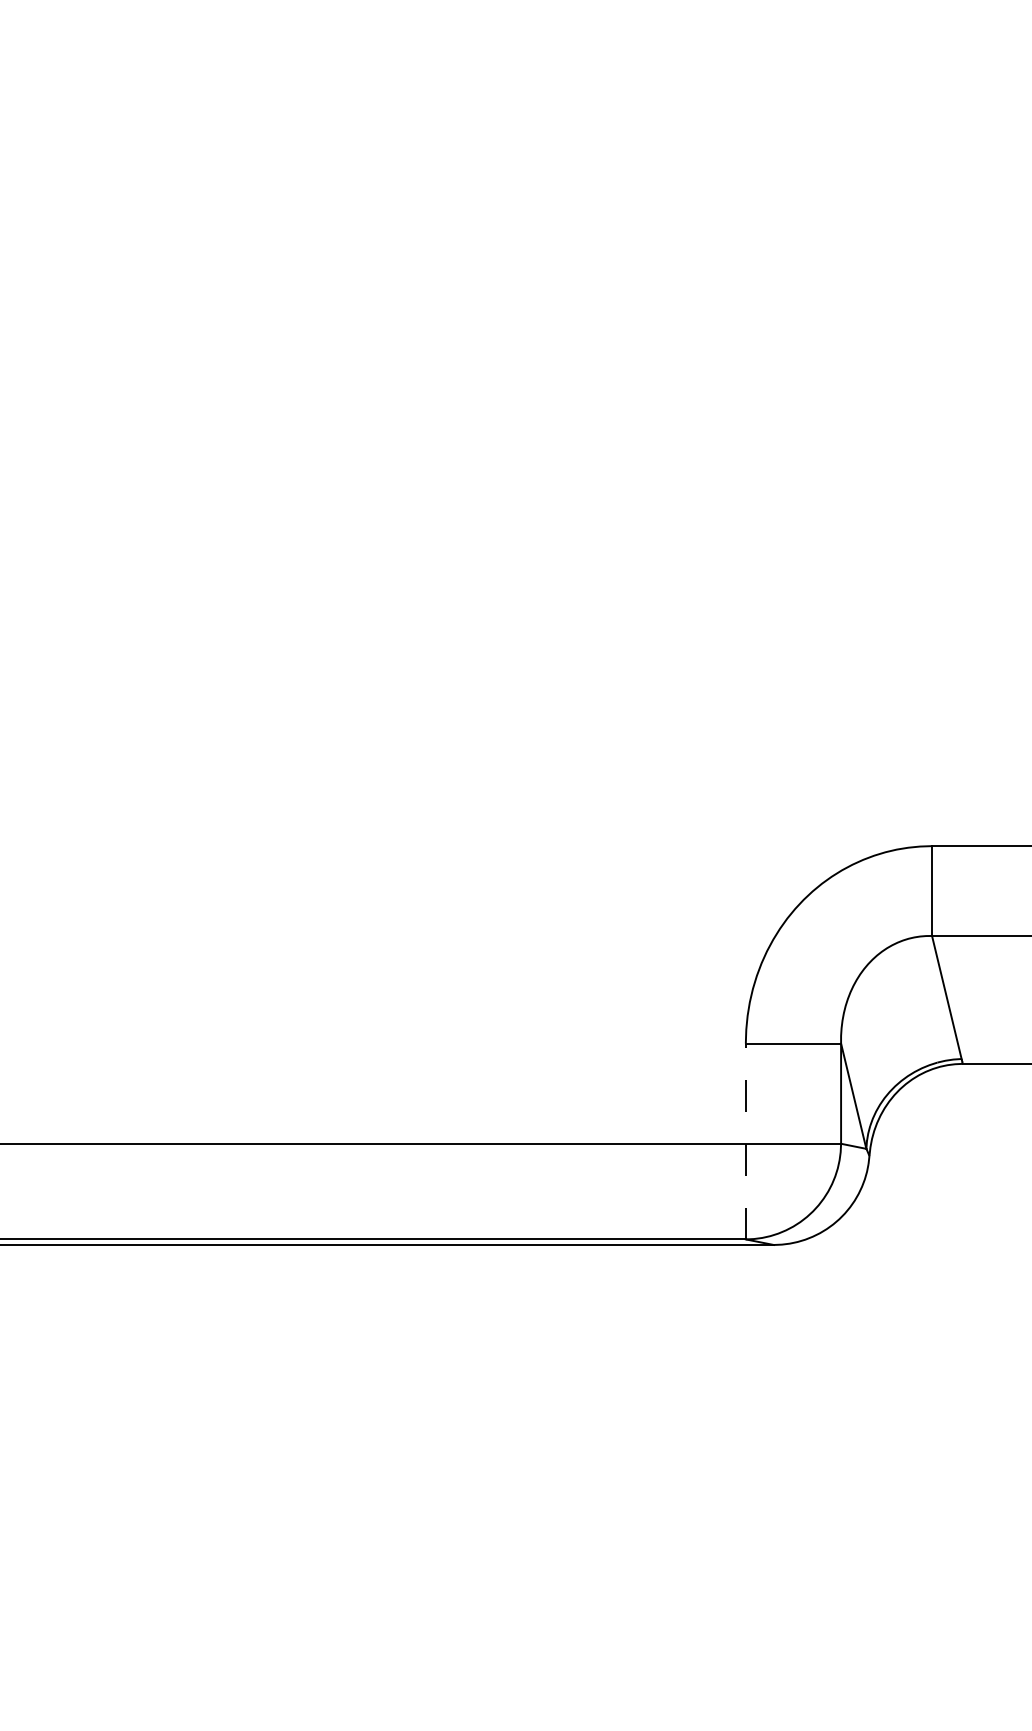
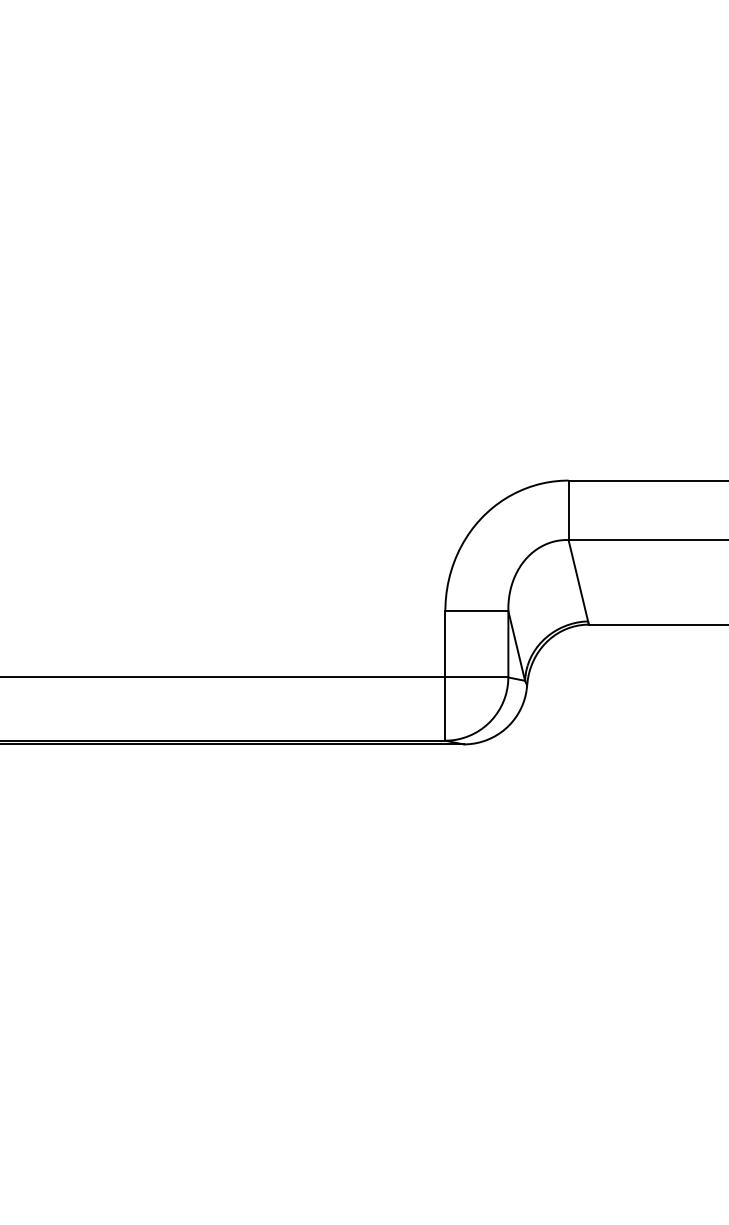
line: (746, 1140) -> (445, 675), dashed -> solid

